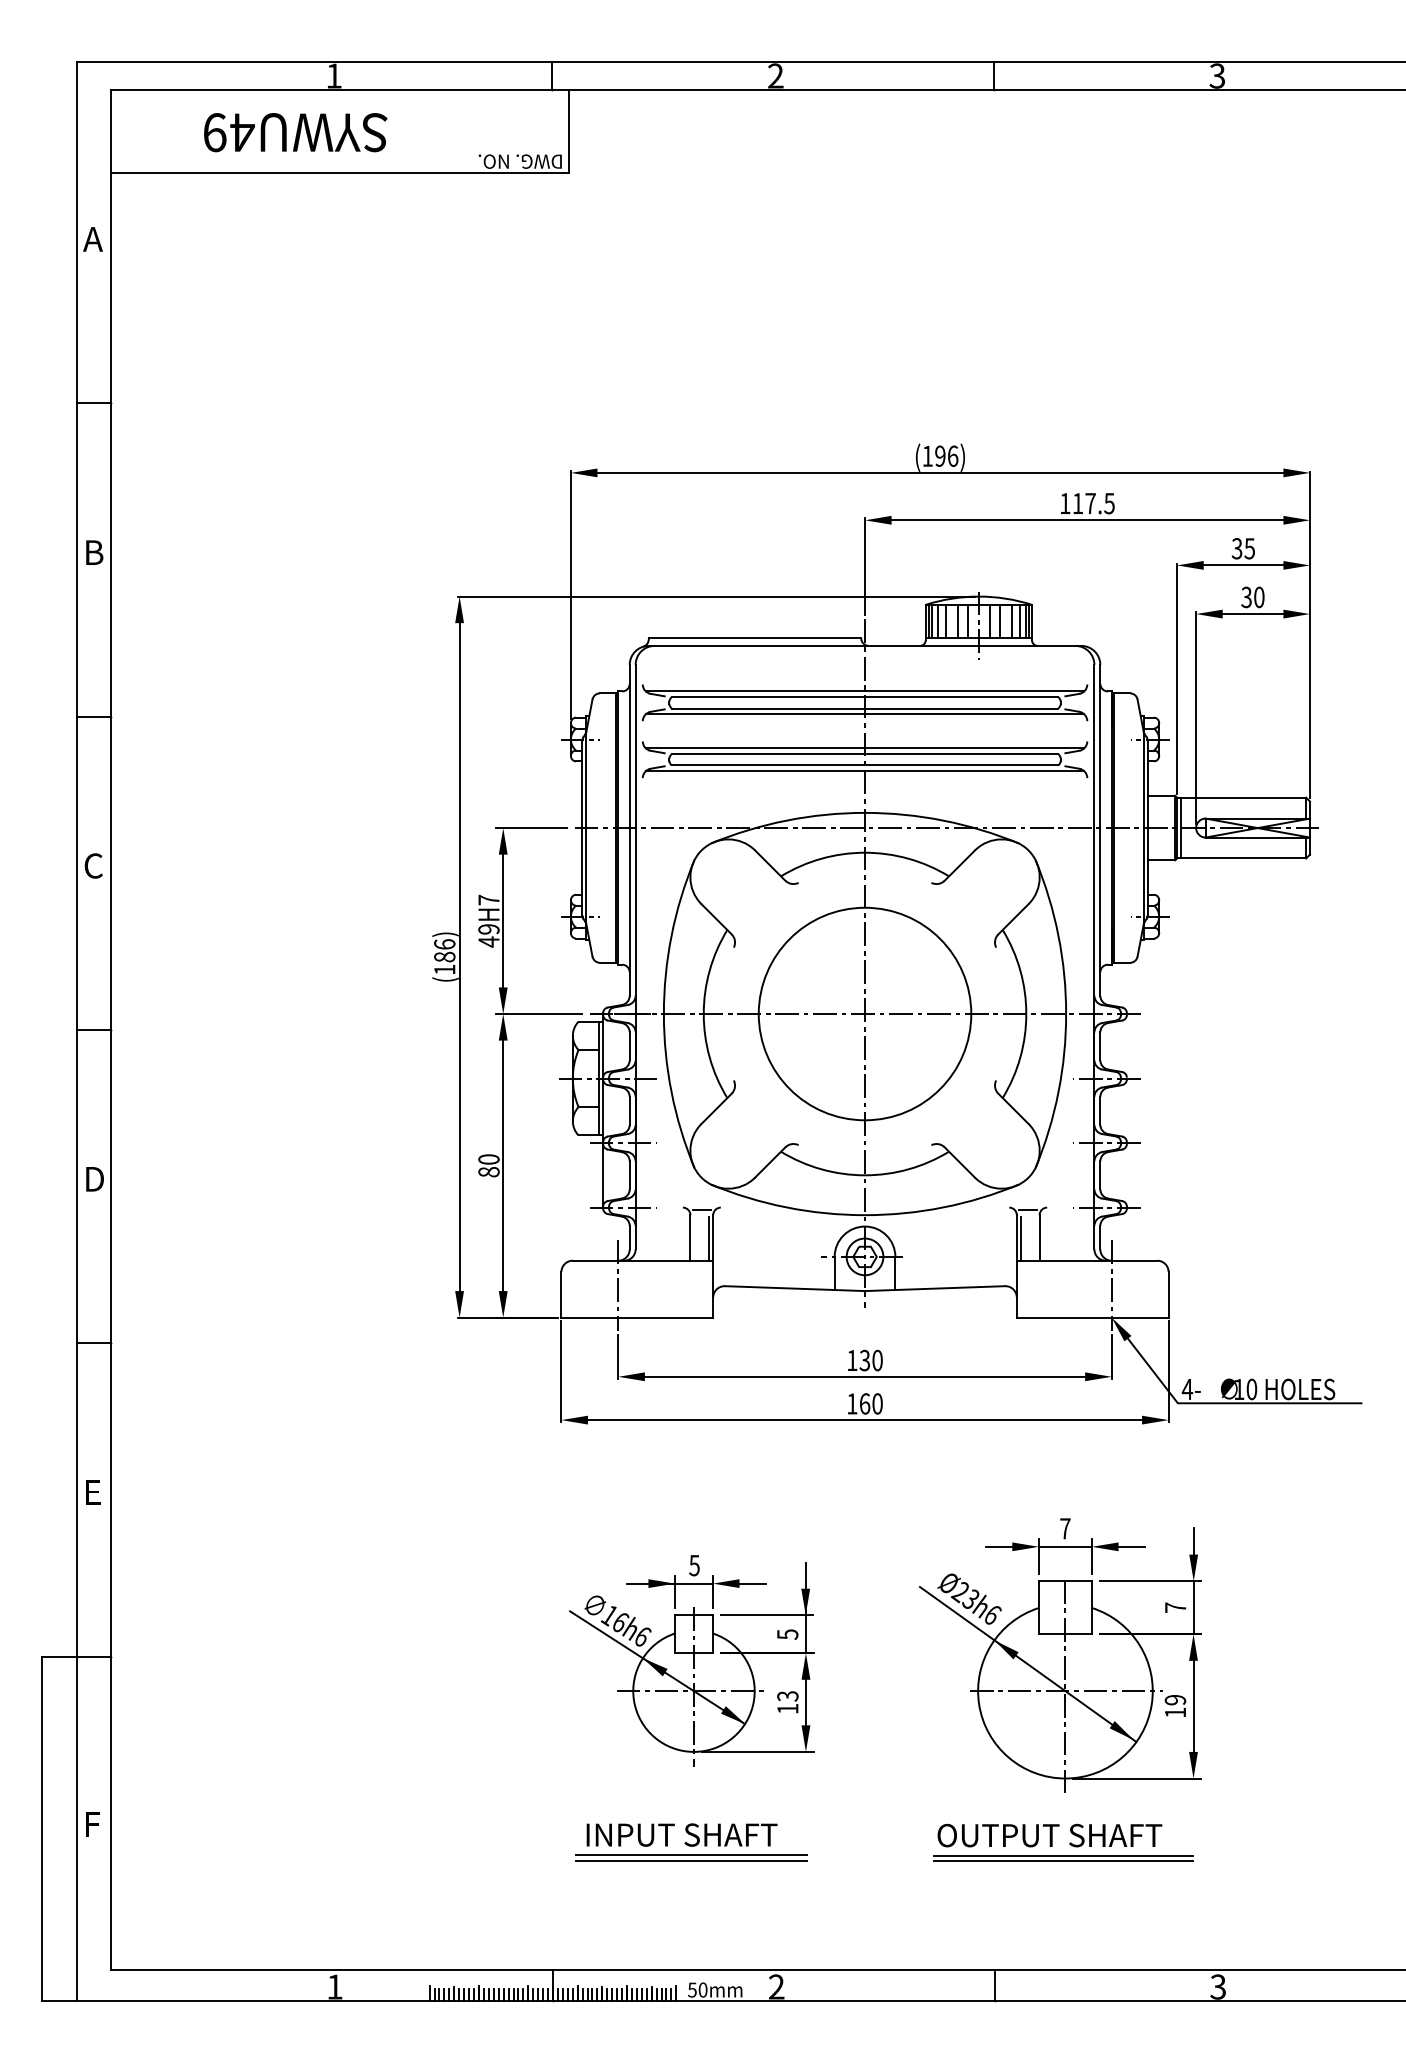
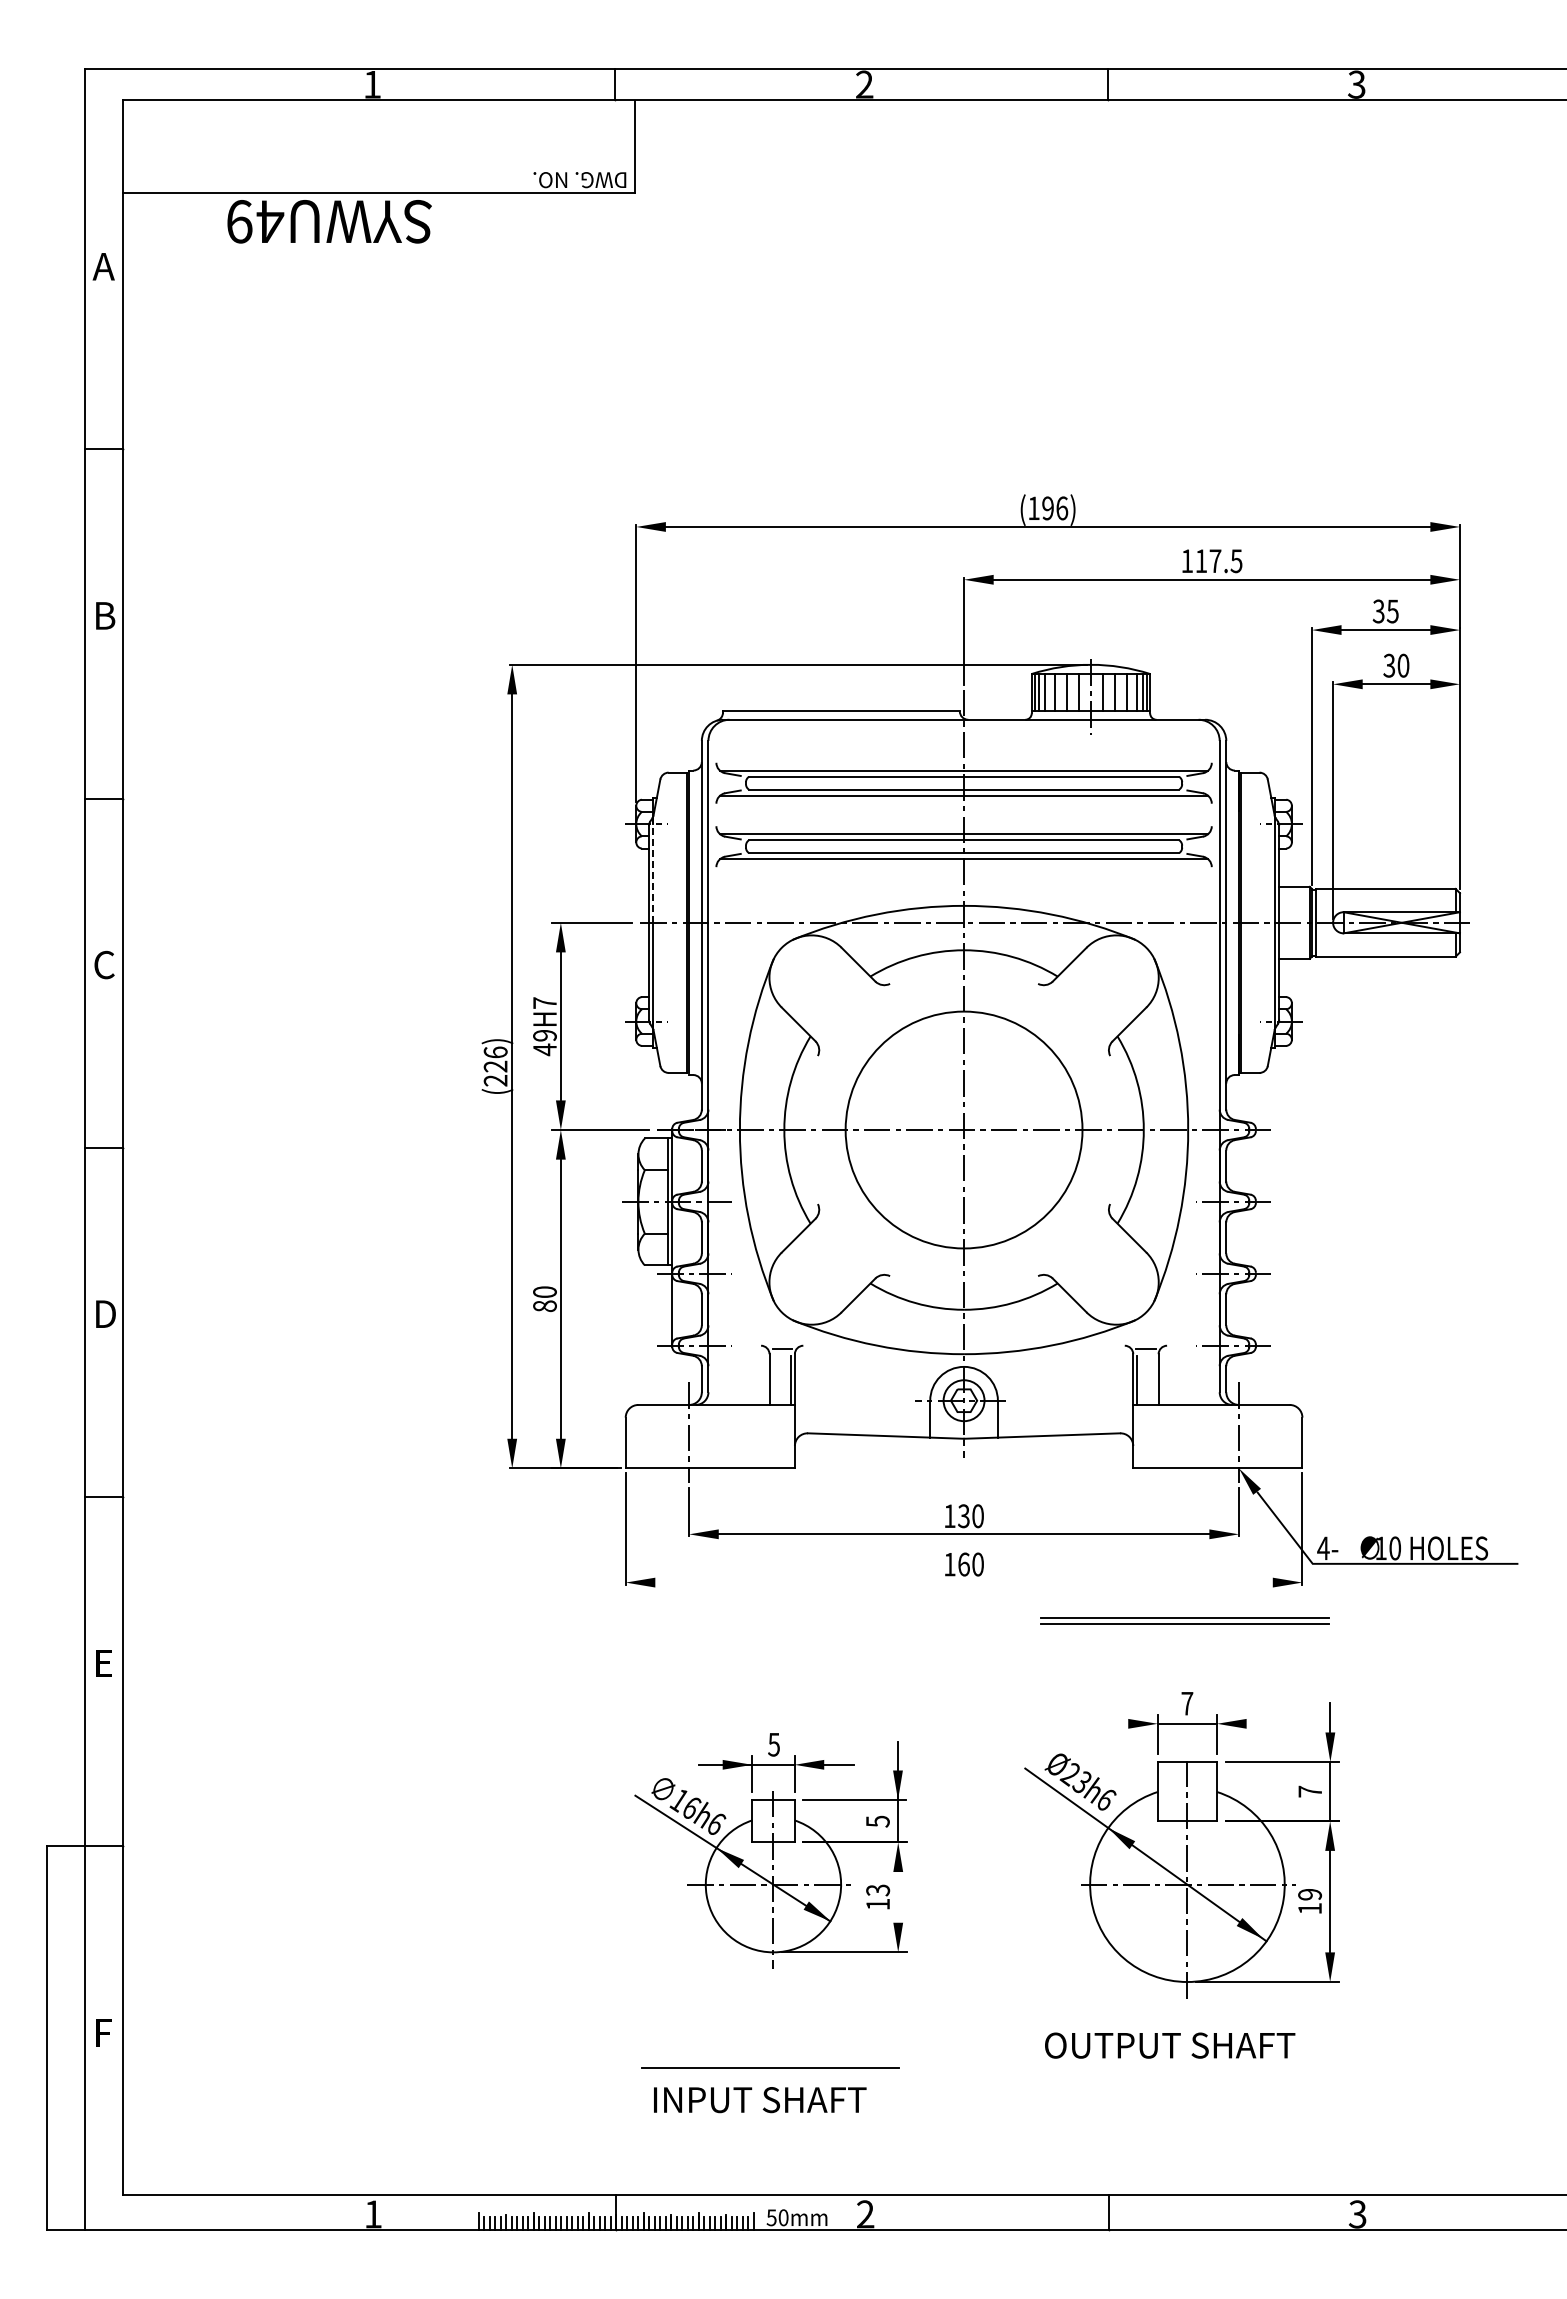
text: (295, 132) -> (329, 221), moved
line: (586, 780) -> (653, 869), solid -> dashed
text: (444, 963) -> (495, 1073), (186) -> (226)
line: (864, 1420) -> (963, 1582), removed
line: (999, 1546) -> (1113, 1723), removed
line: (1131, 1546) -> (1261, 1723), removed
line: (806, 1702) -> (898, 1897), removed
text: (682, 1835) -> (760, 2100), moved
part: (1062, 1857) -> (1184, 1620), moved
line: (691, 1860) -> (770, 2073), removed

